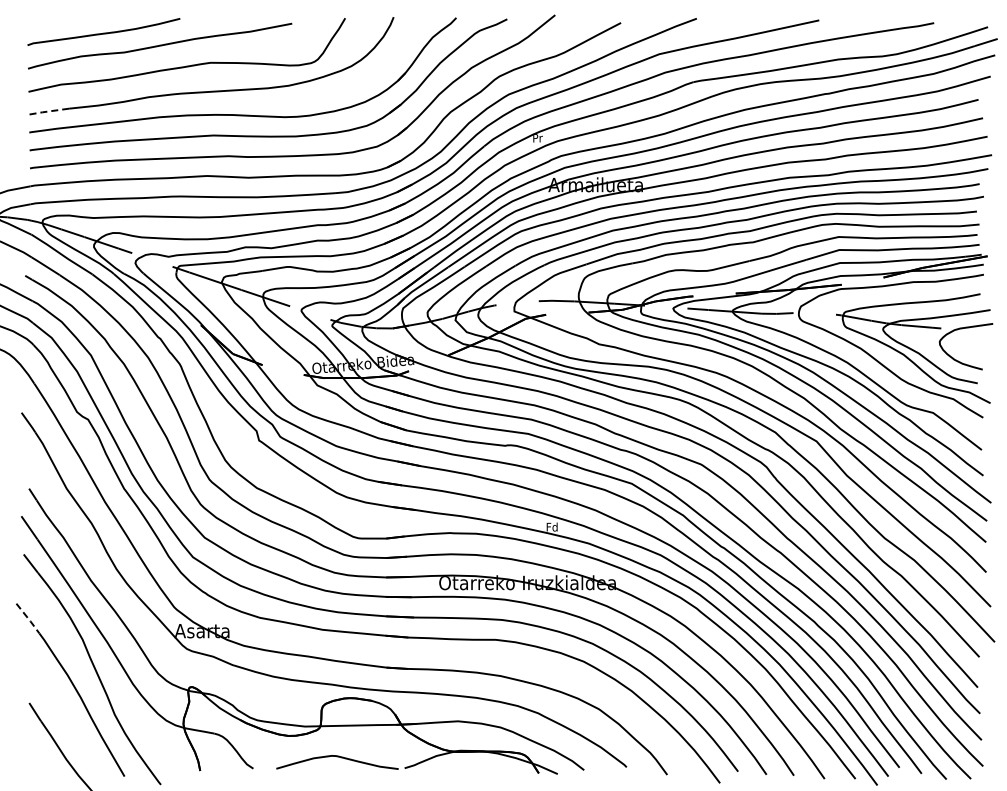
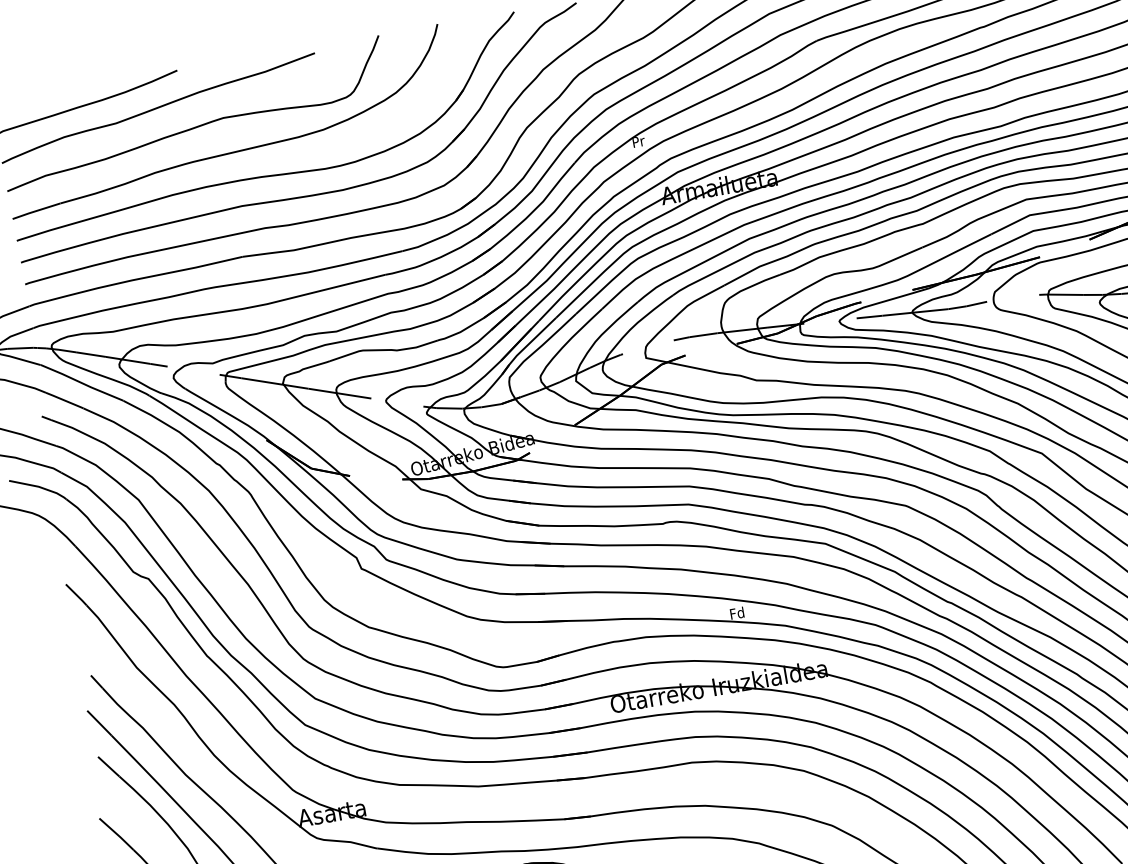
line: (48, 111) -> (35, 211), dashed -> solid
line: (28, 619) -> (117, 835), dashed -> solid

